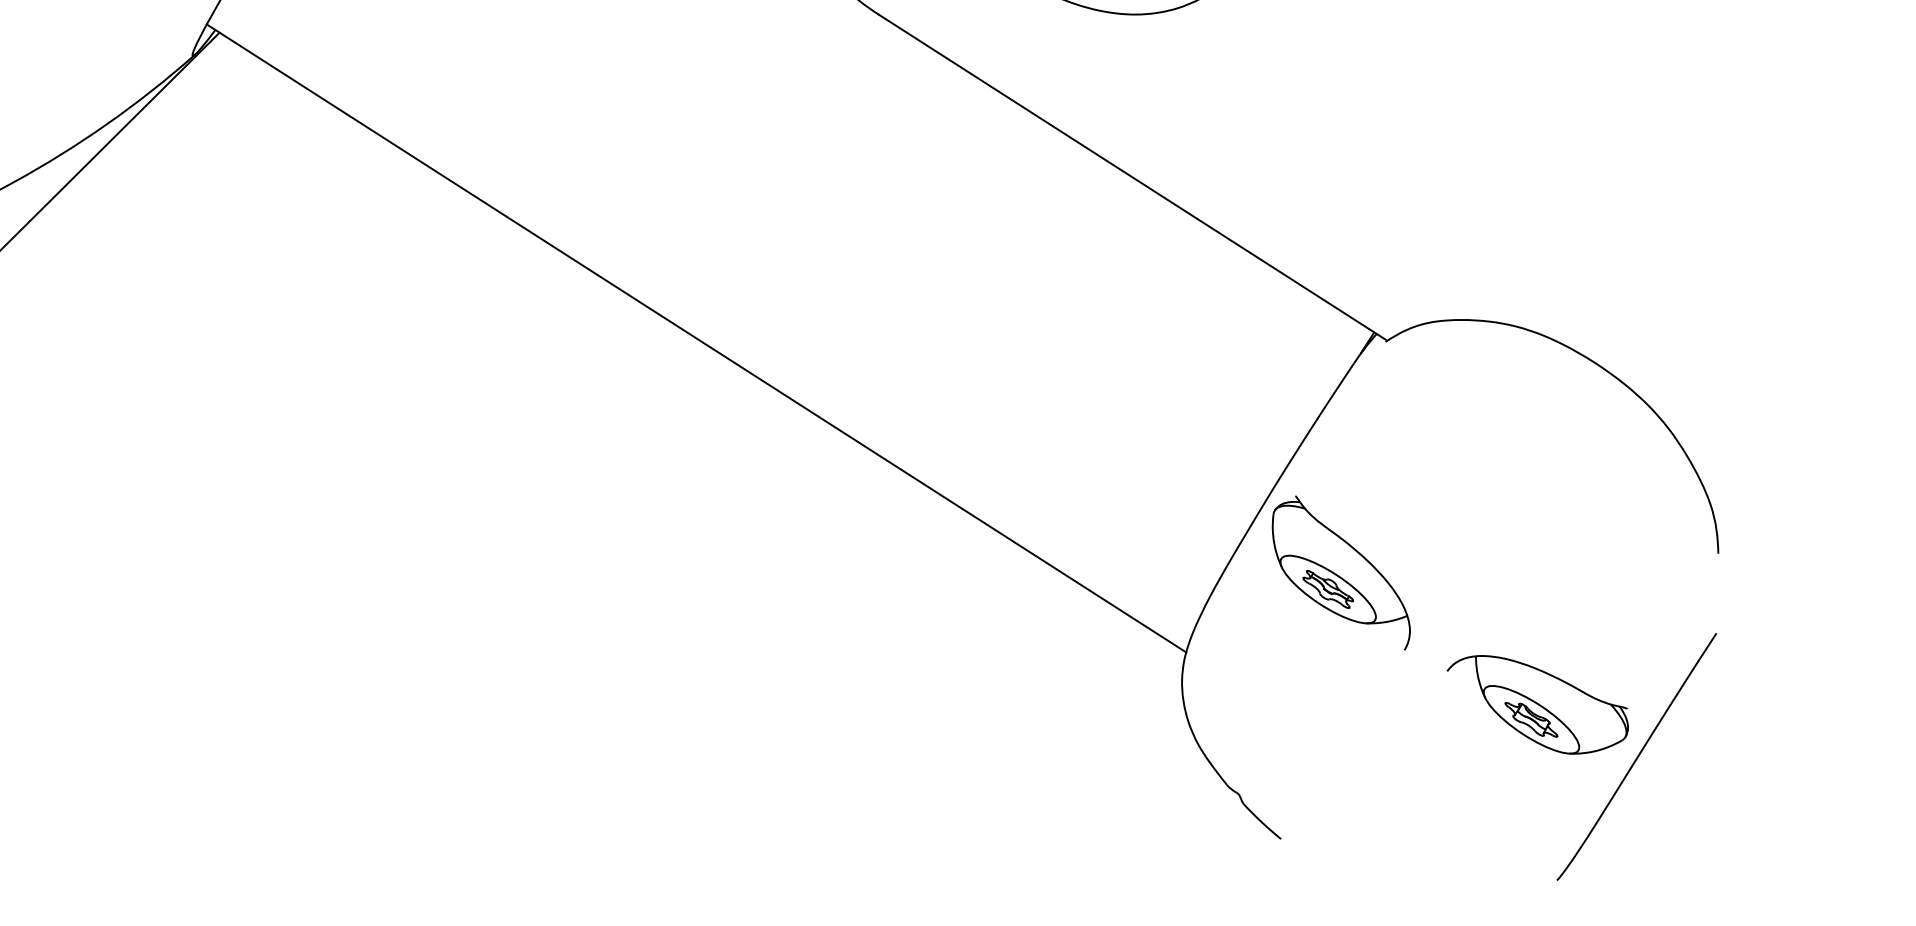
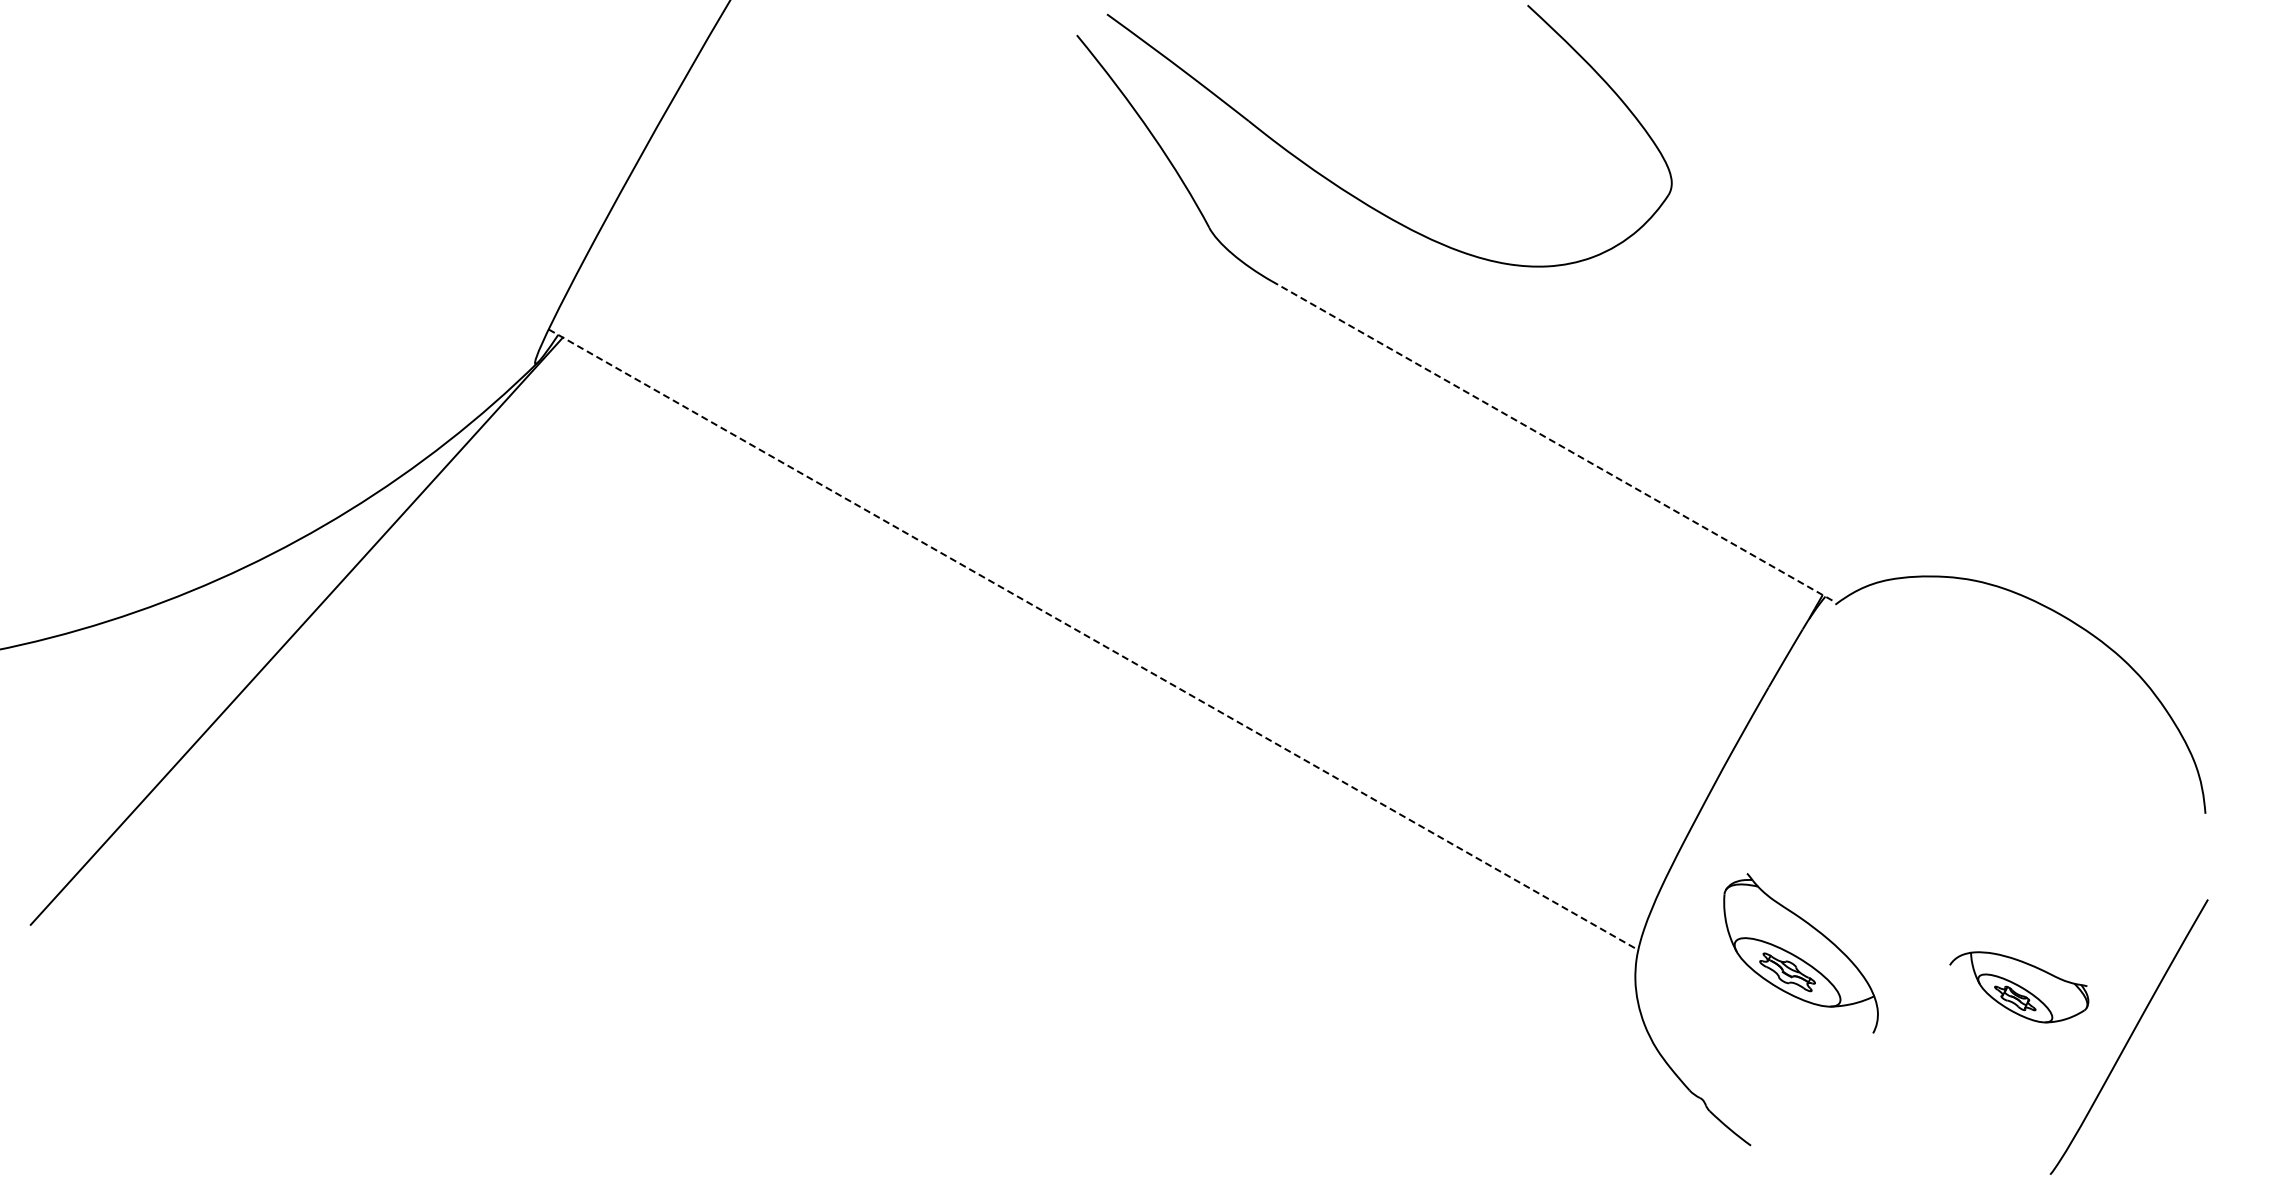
line: (1133, 178) -> (1554, 442), solid -> dashed
line: (696, 339) -> (1093, 640), solid -> dashed
part: (1341, 572) -> (1800, 953), moved
part: (1536, 705) -> (2018, 987), size x0.7

